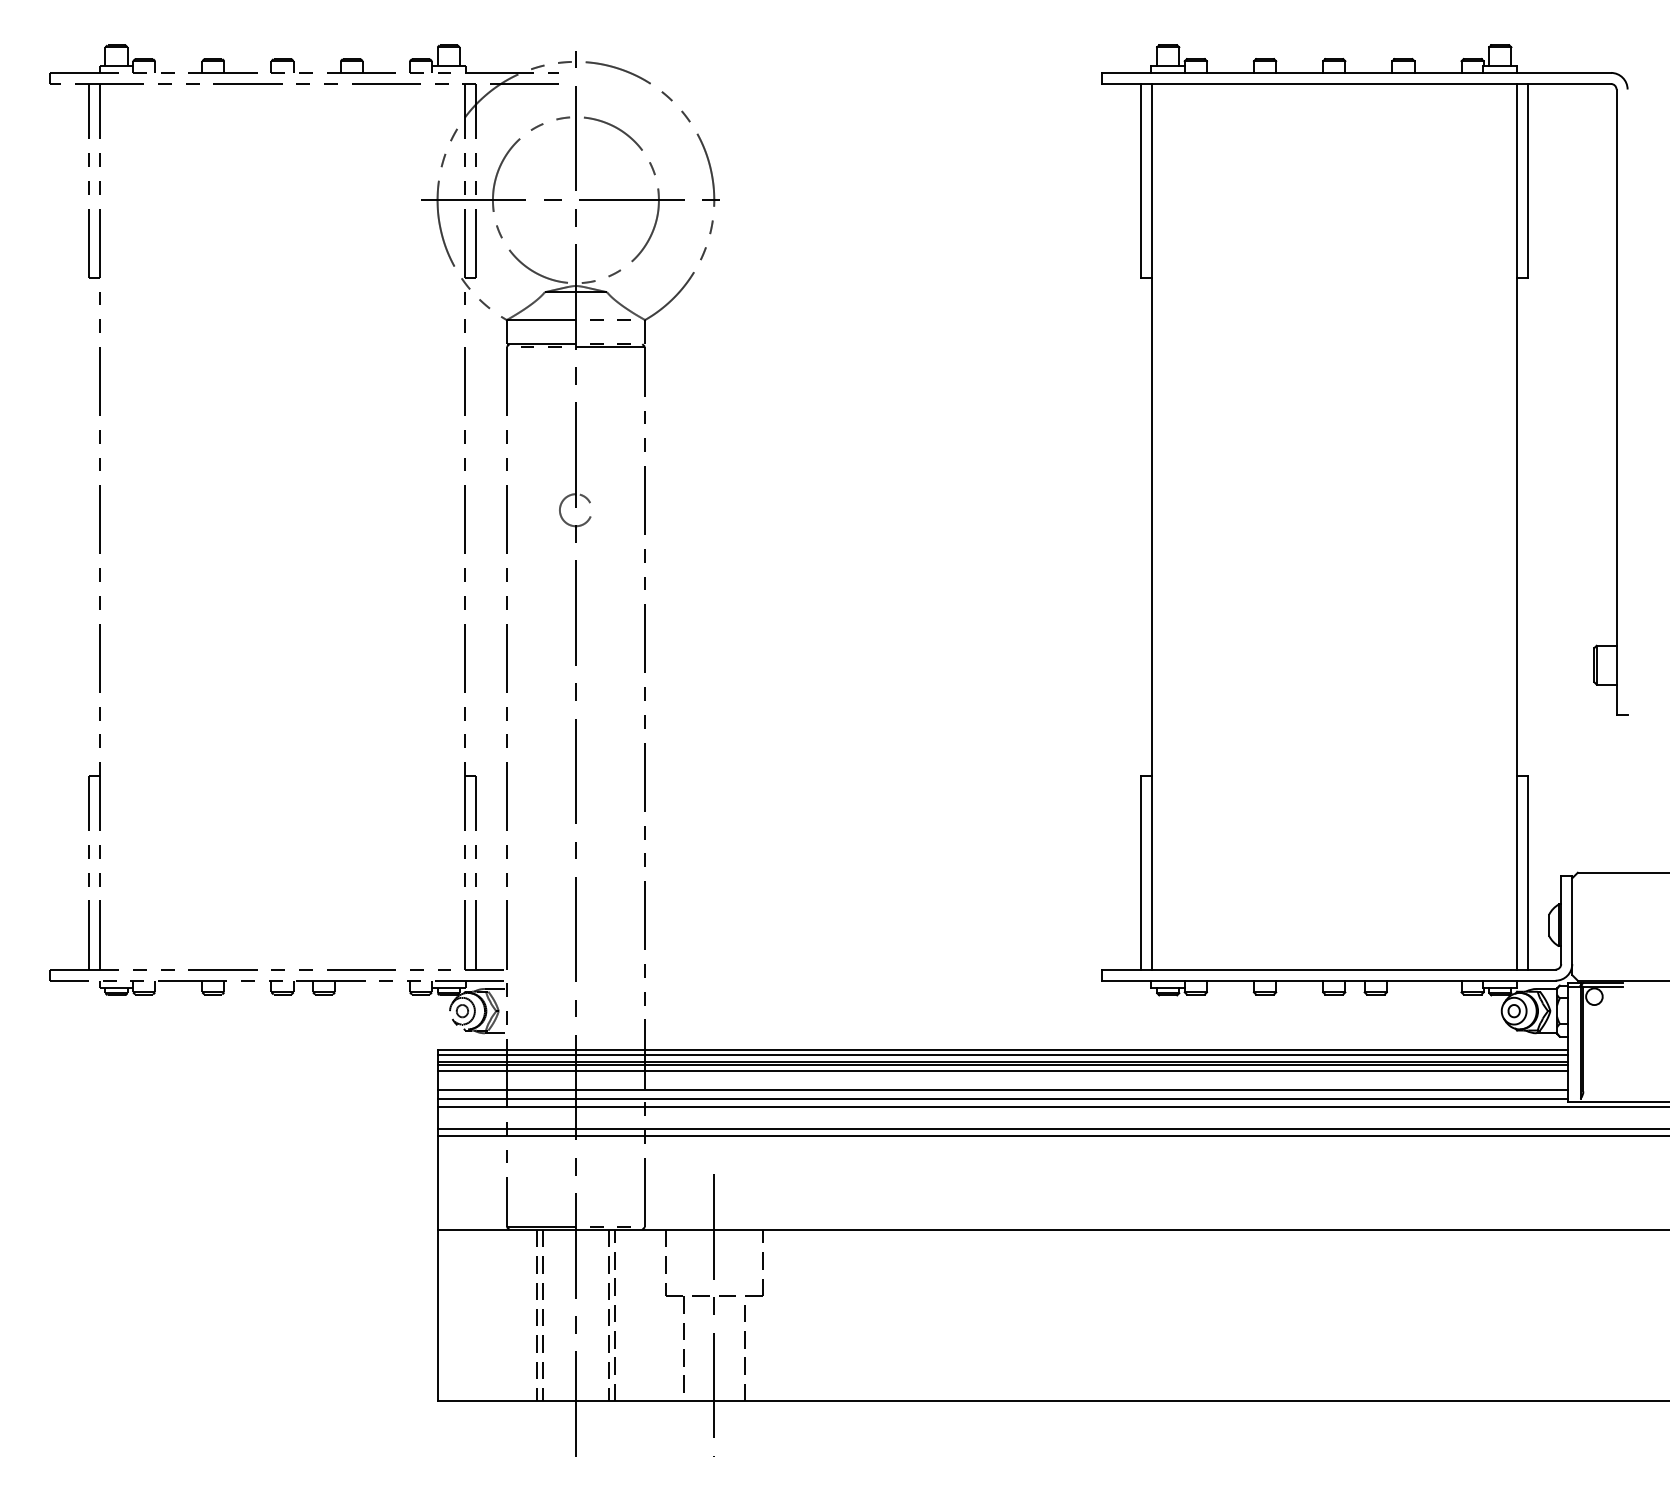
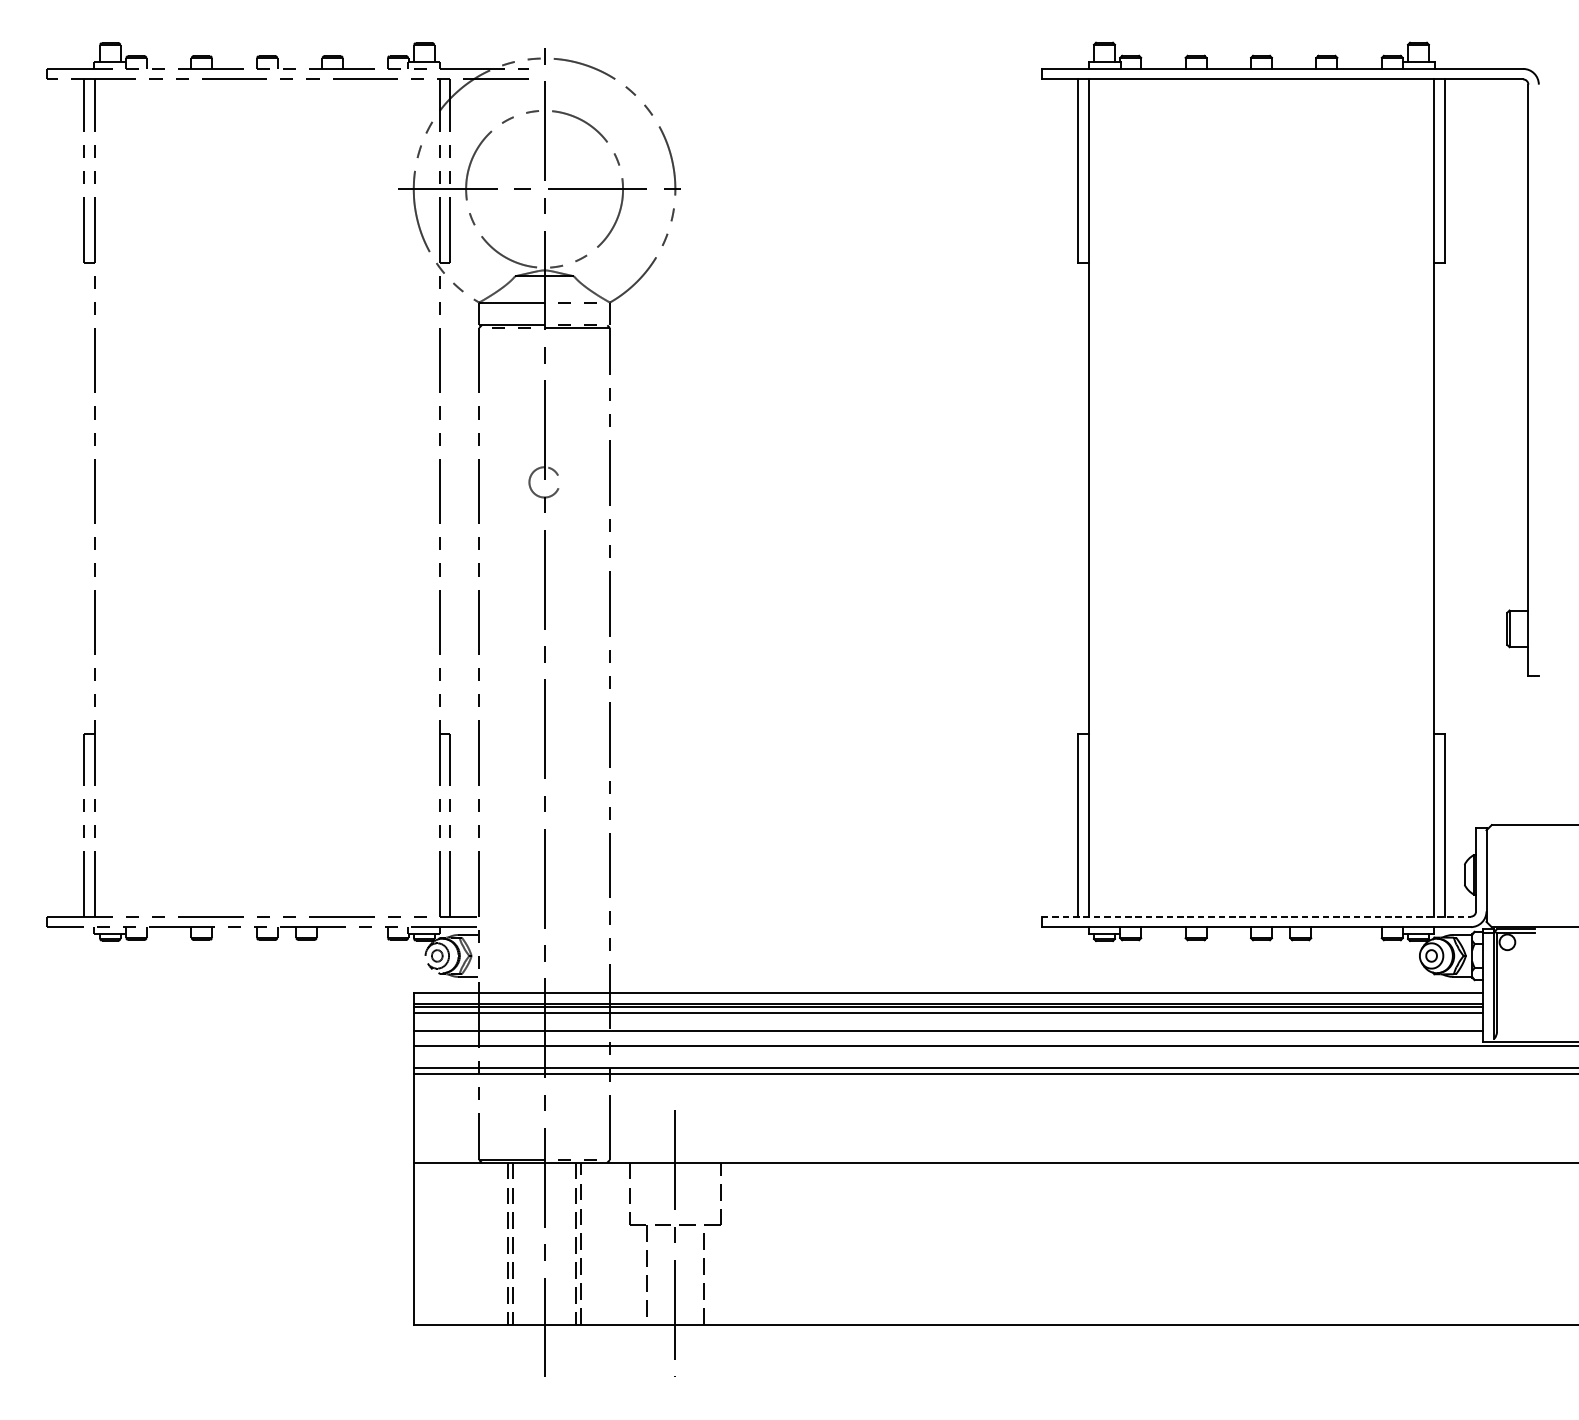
line: (1328, 969) -> (1256, 916), solid -> dashed
line: (1002, 1055) -> (947, 997), removed
line: (1002, 1098) -> (947, 1038), removed

